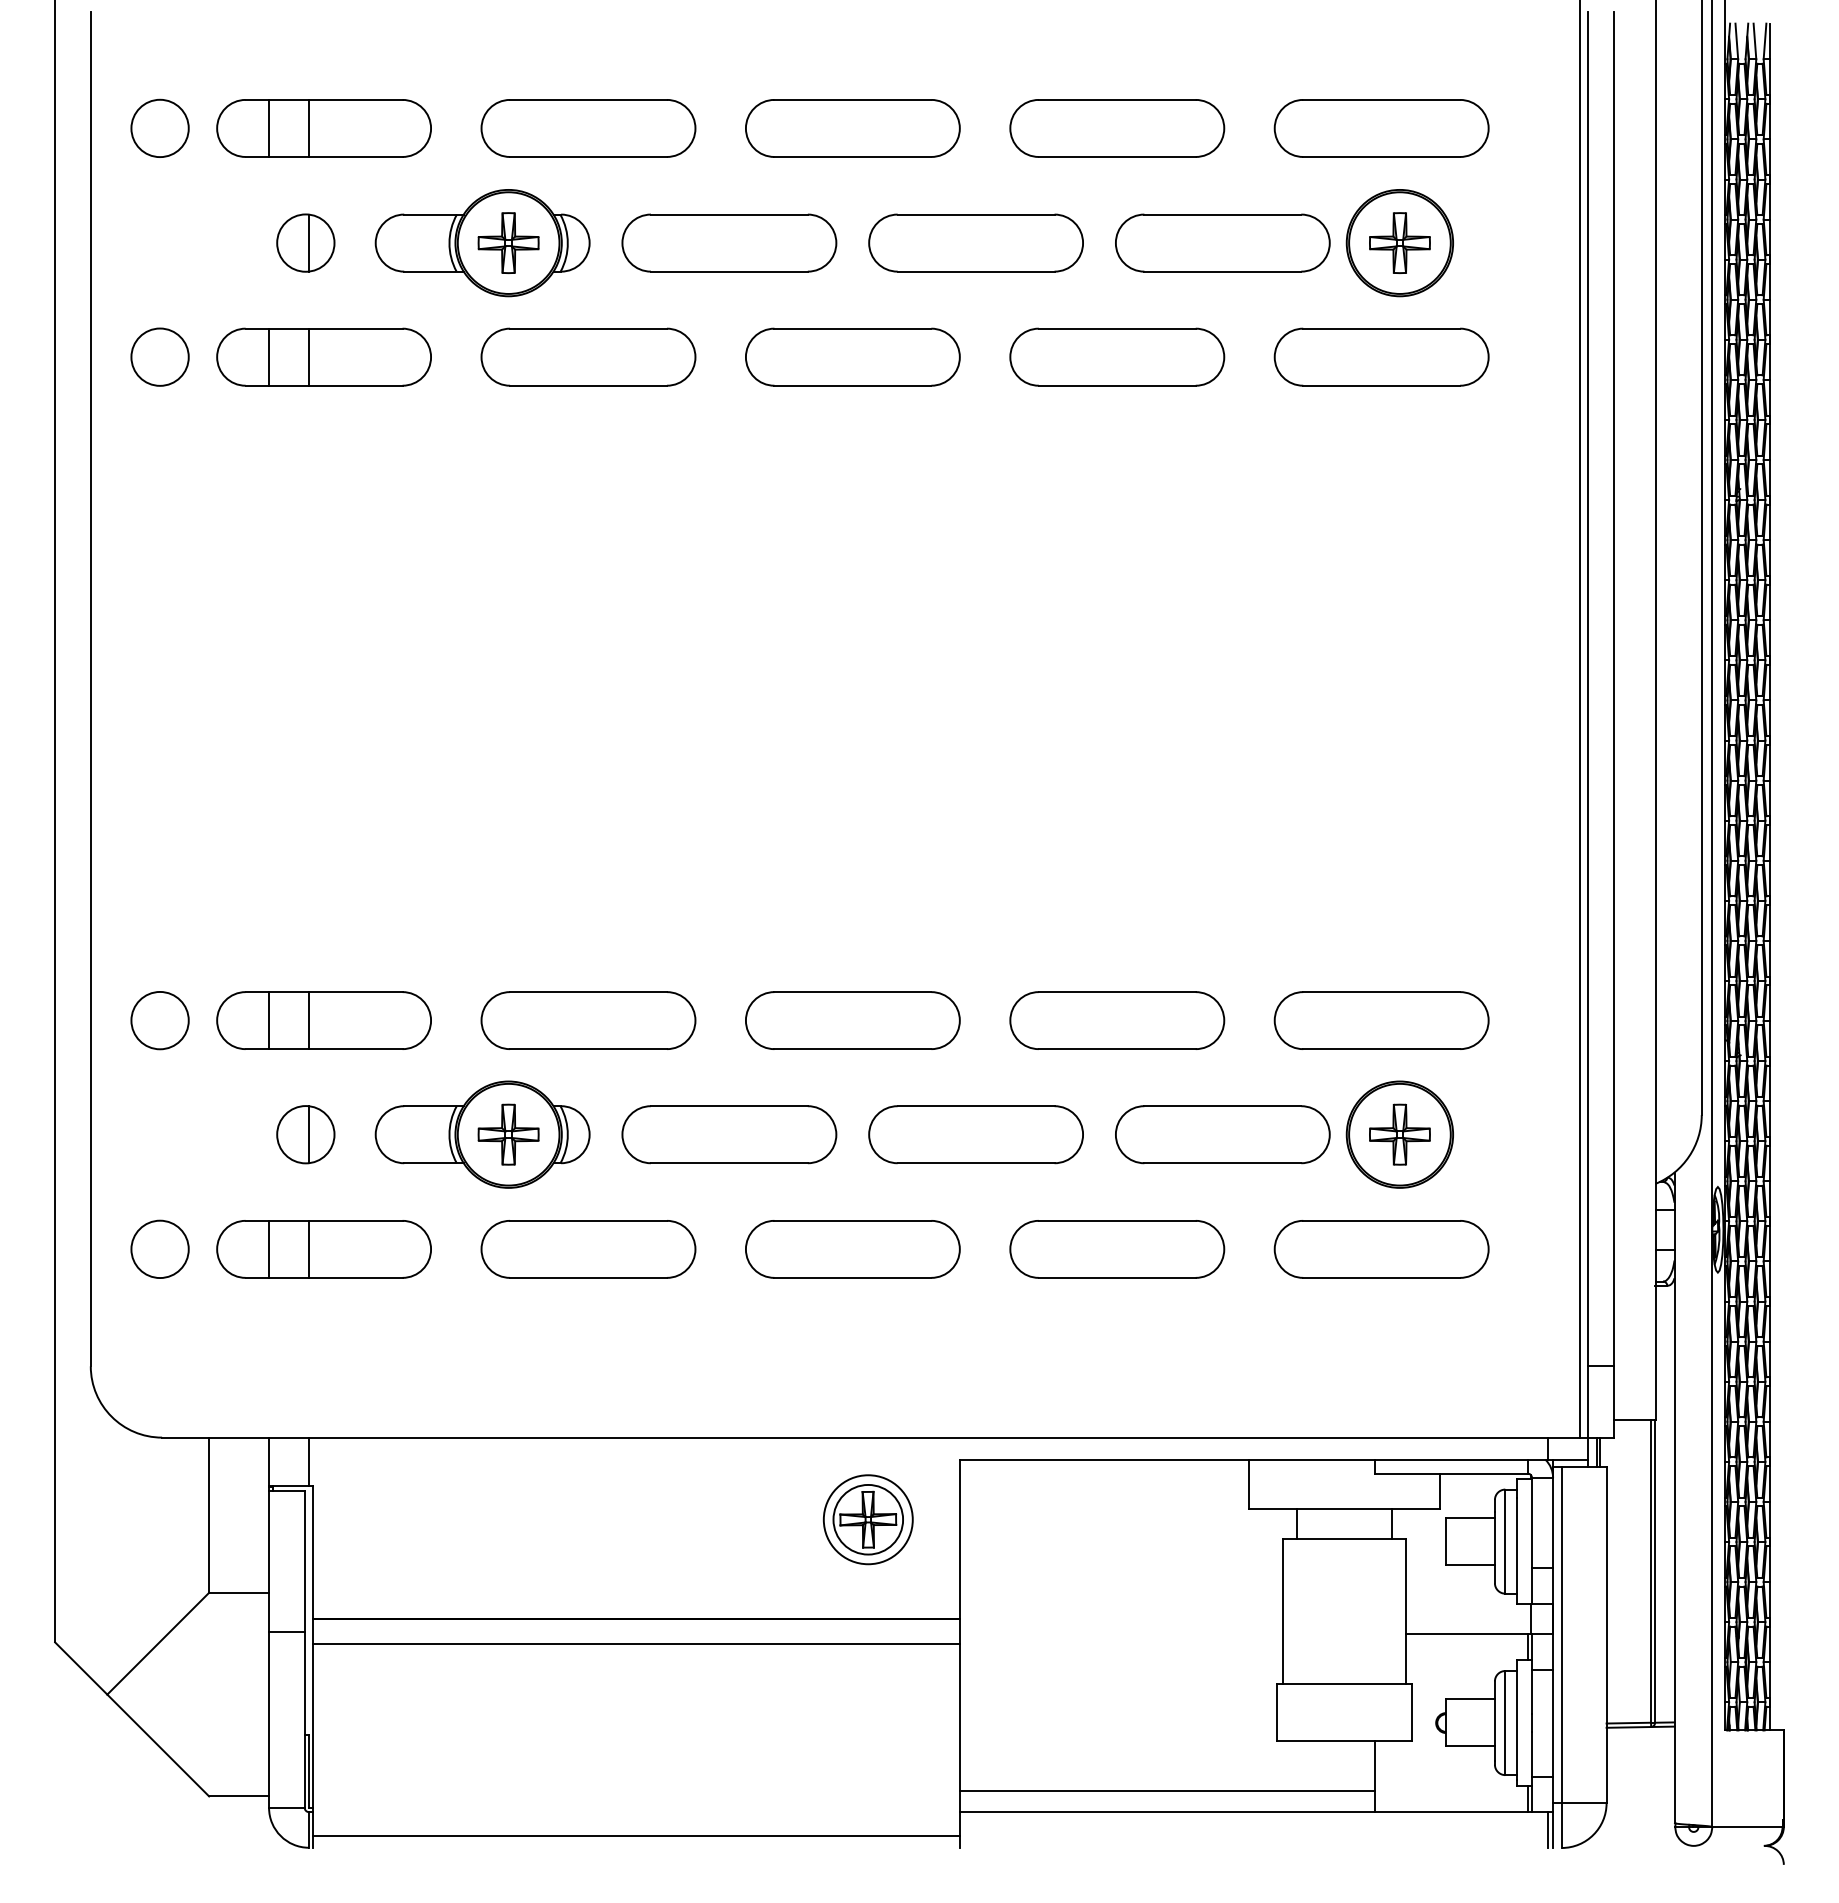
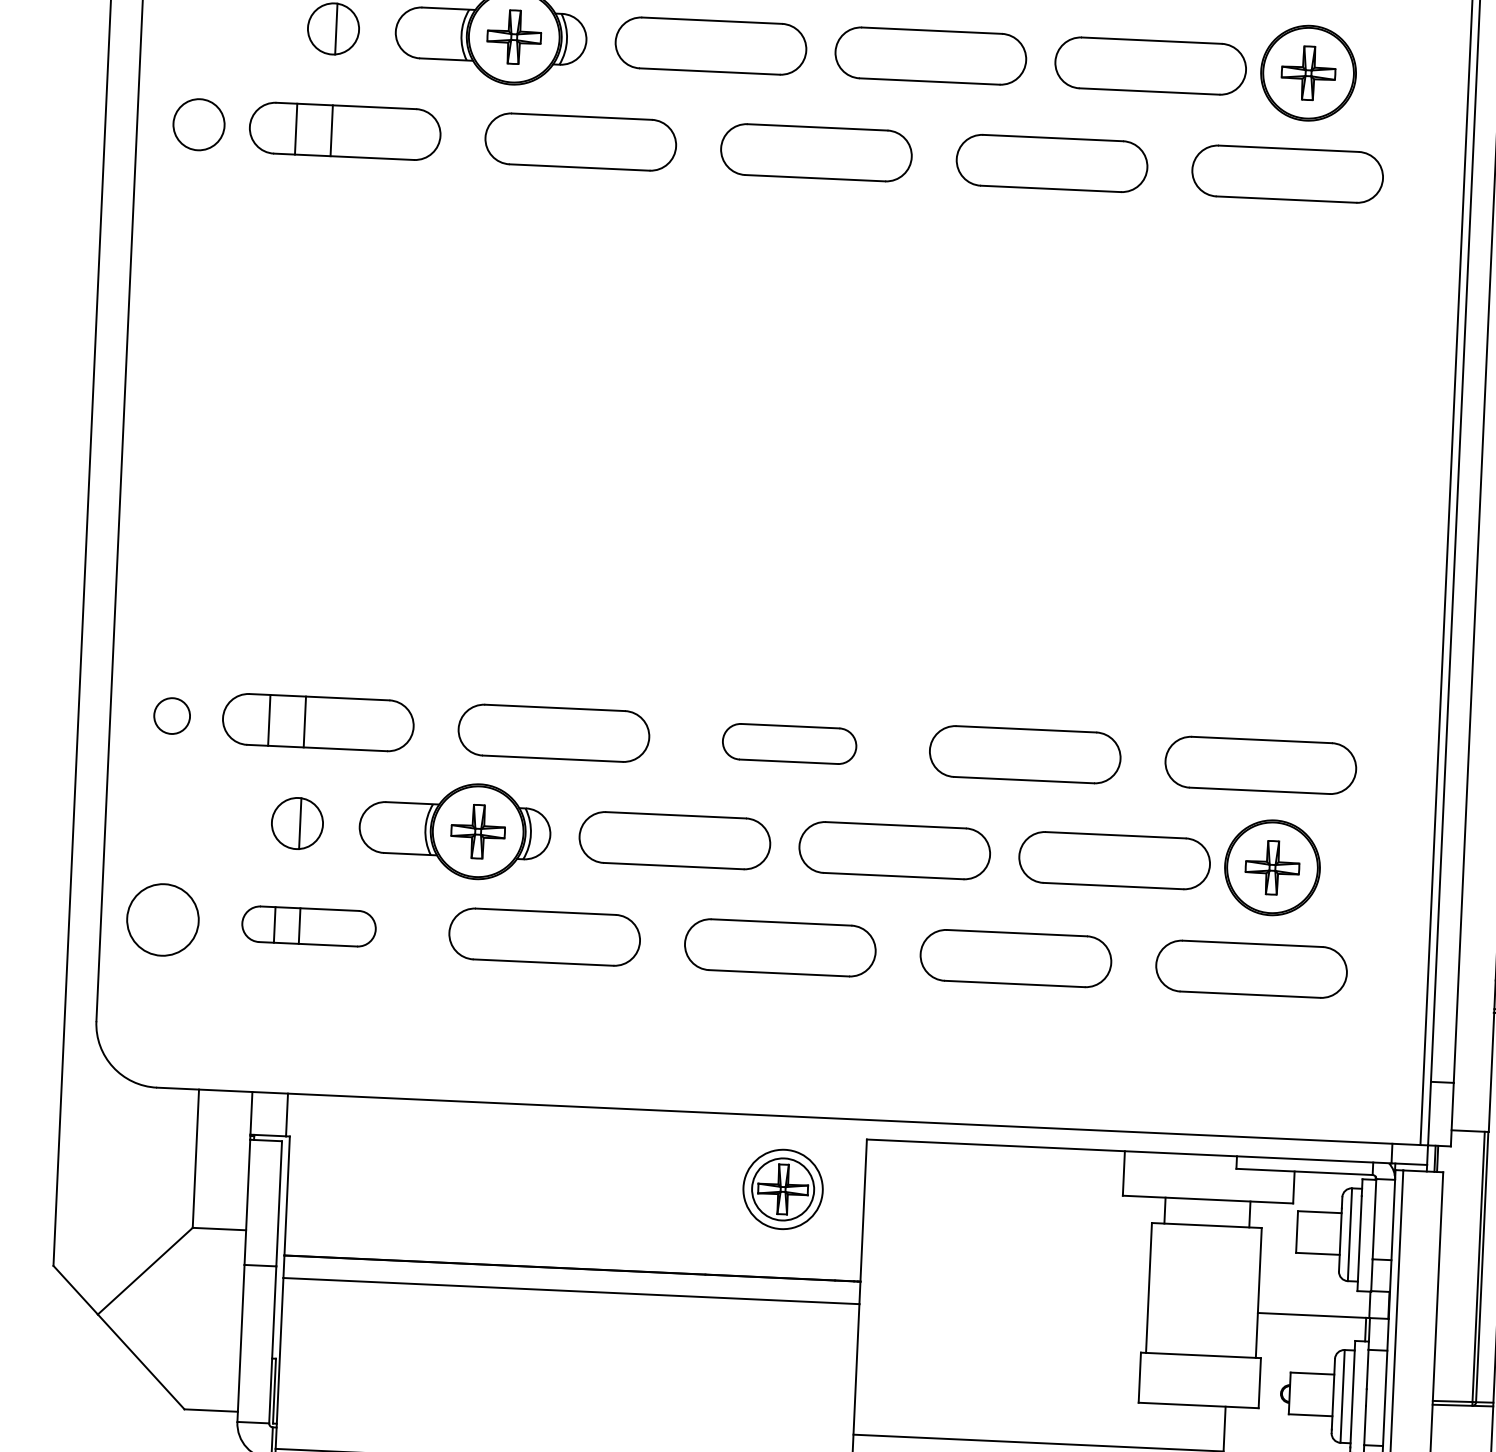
circle: (159, 1020) -> (171, 715), size x0.7
part: (852, 1020) -> (789, 743), size x0.7
circle: (159, 1248) -> (162, 919), size x1.4
part: (323, 1249) -> (308, 926), size x0.7

